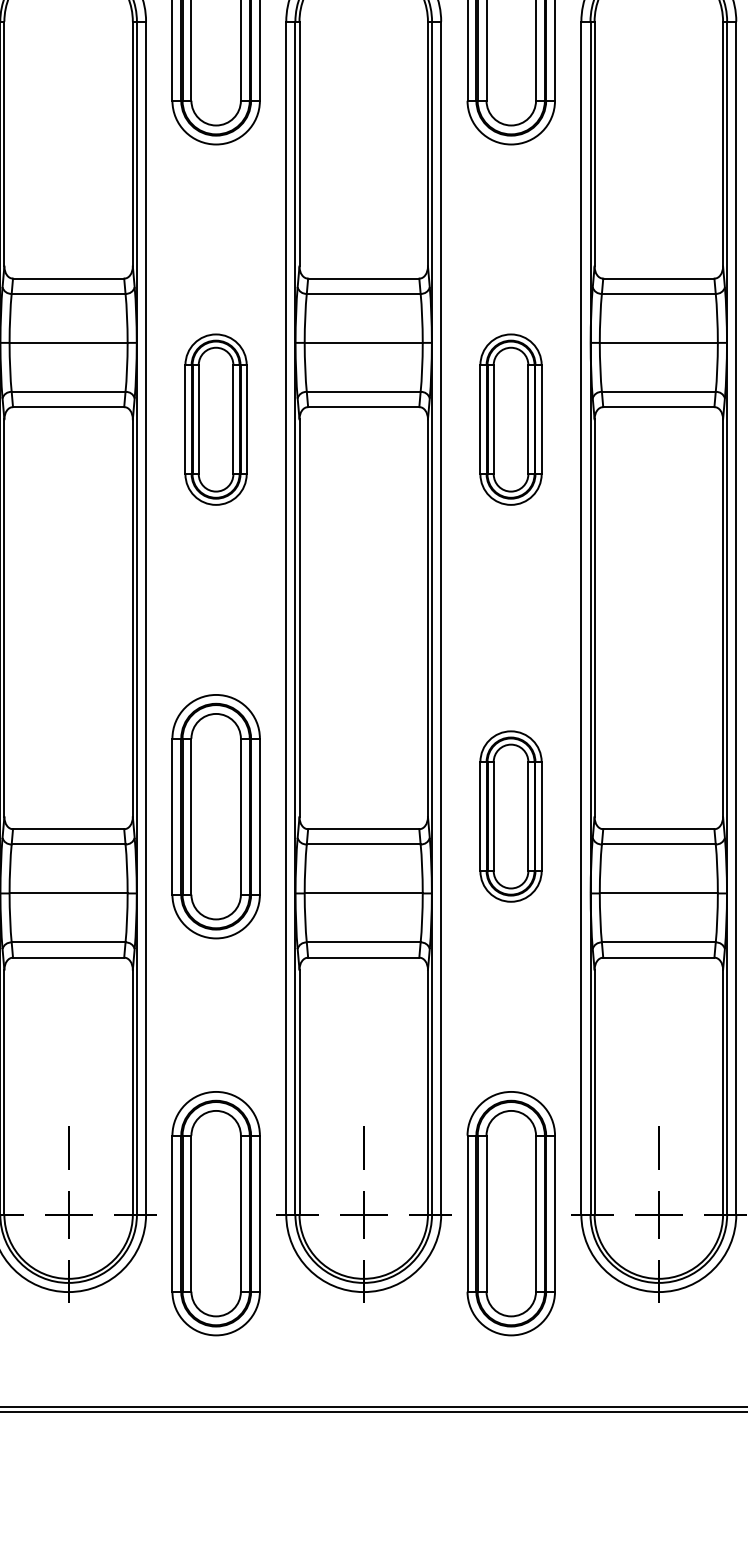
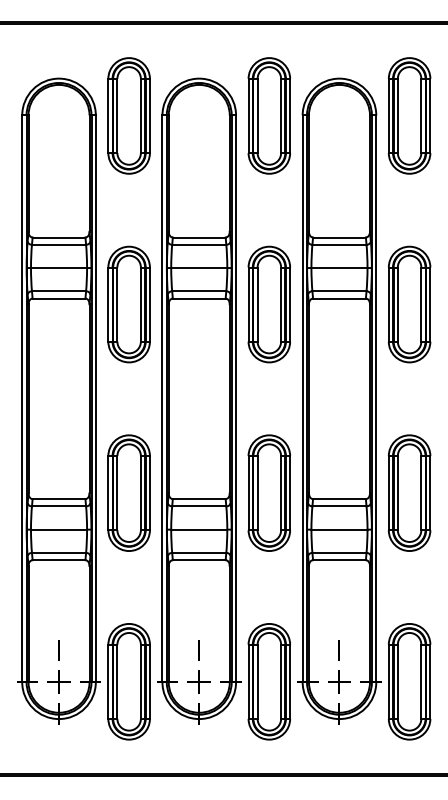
part: (214, 419) -> (128, 304), size x1.43
part: (509, 419) -> (268, 304), size x1.43
part: (509, 815) -> (268, 492), size x1.43

